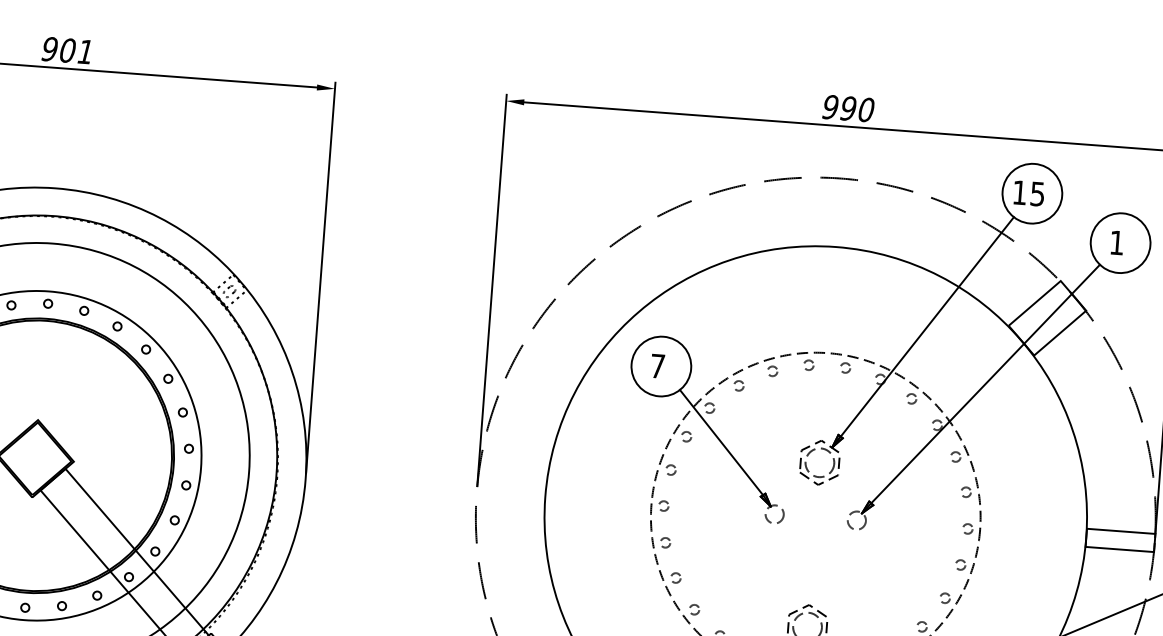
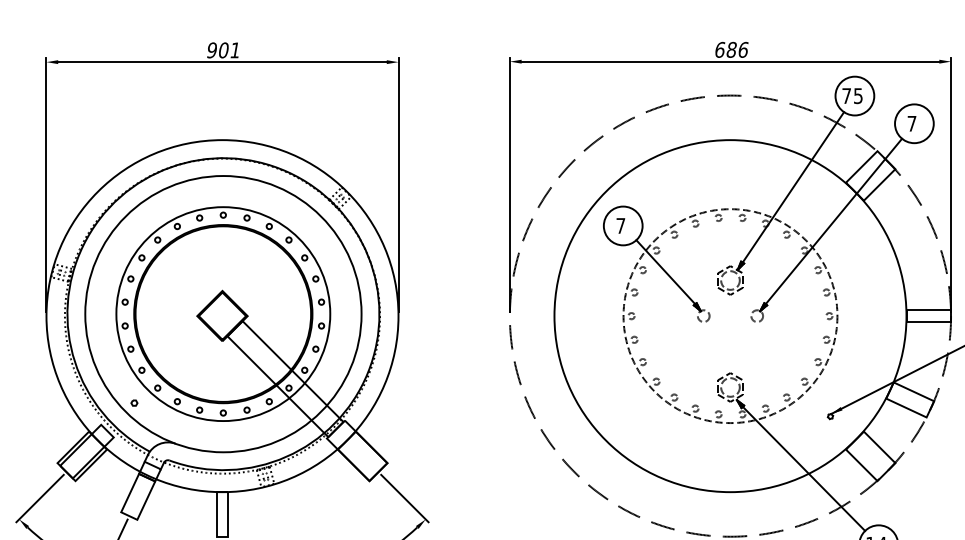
text: (848, 107) -> (731, 49), 990 -> 686
text: (1019, 191) -> (846, 95), 15 -> 75
text: (1116, 242) -> (911, 123), 1 -> 7

